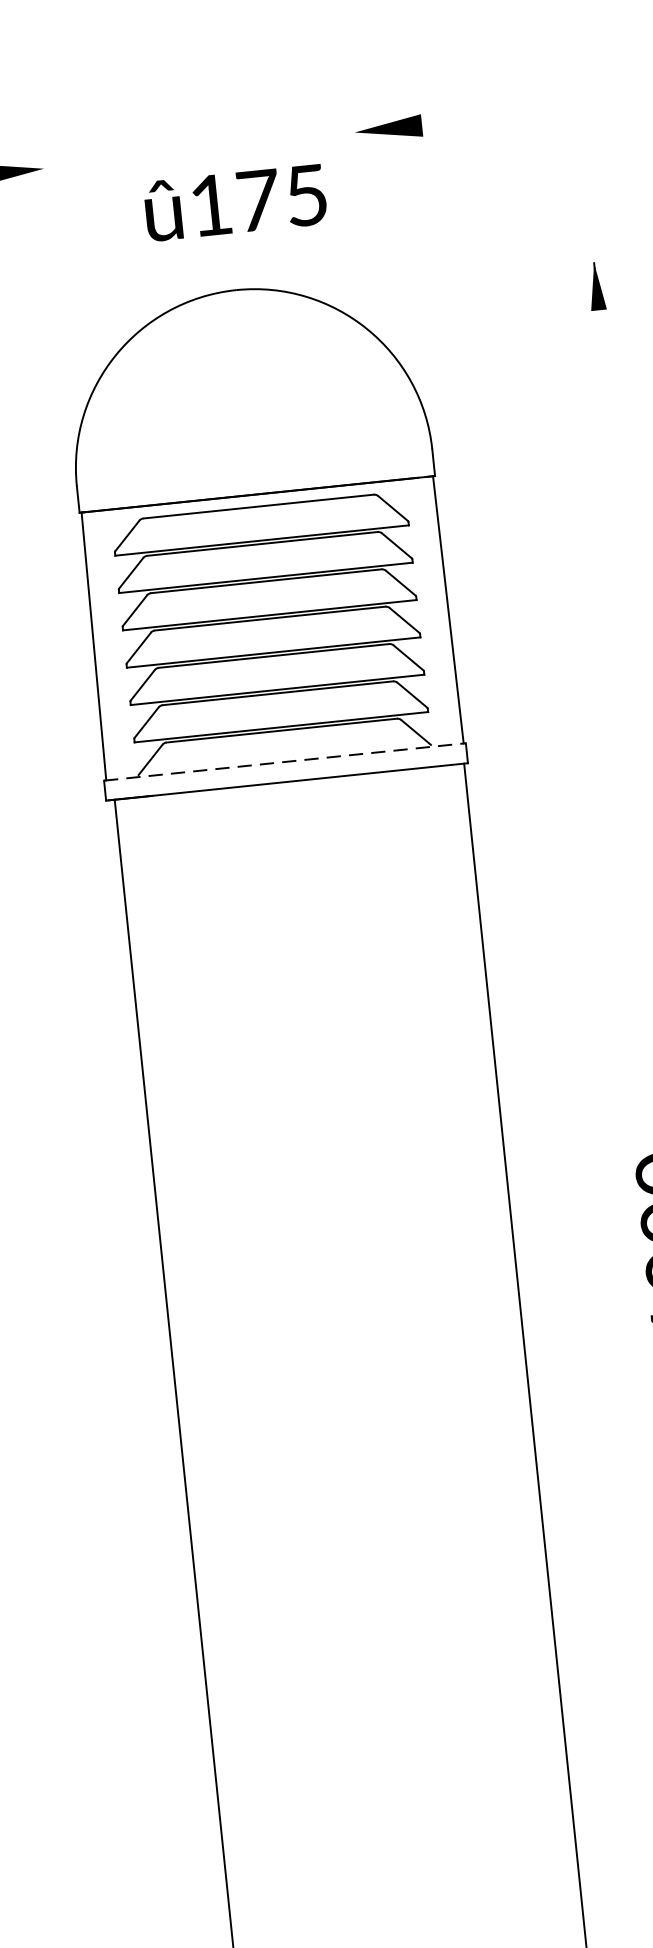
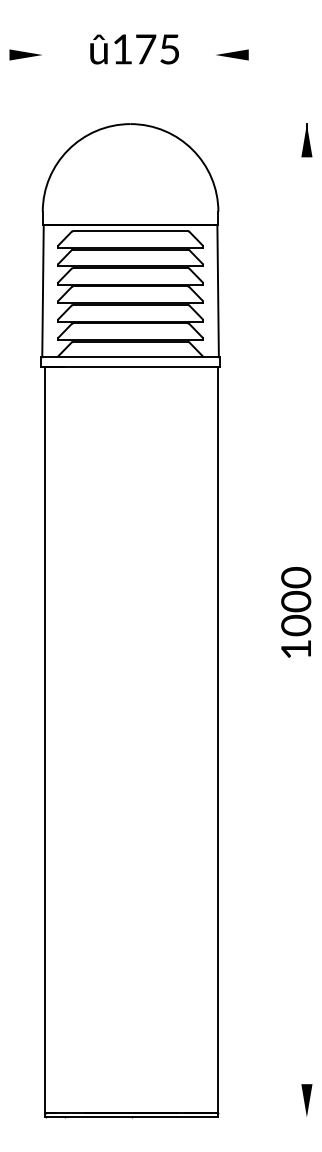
part: (389, 127) -> (232, 54), moved
text: (235, 203) -> (134, 49), moved
part: (595, 286) -> (306, 140), size x1.43
line: (286, 762) -> (131, 357), dashed -> solid

